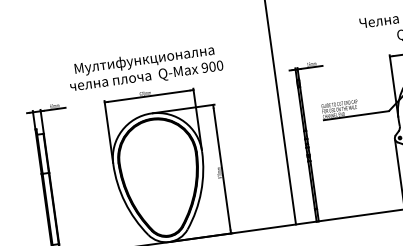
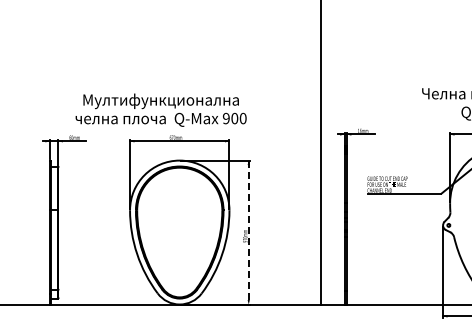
text: (144, 67) -> (160, 109), moved
line: (221, 169) -> (248, 232), solid -> dashed

